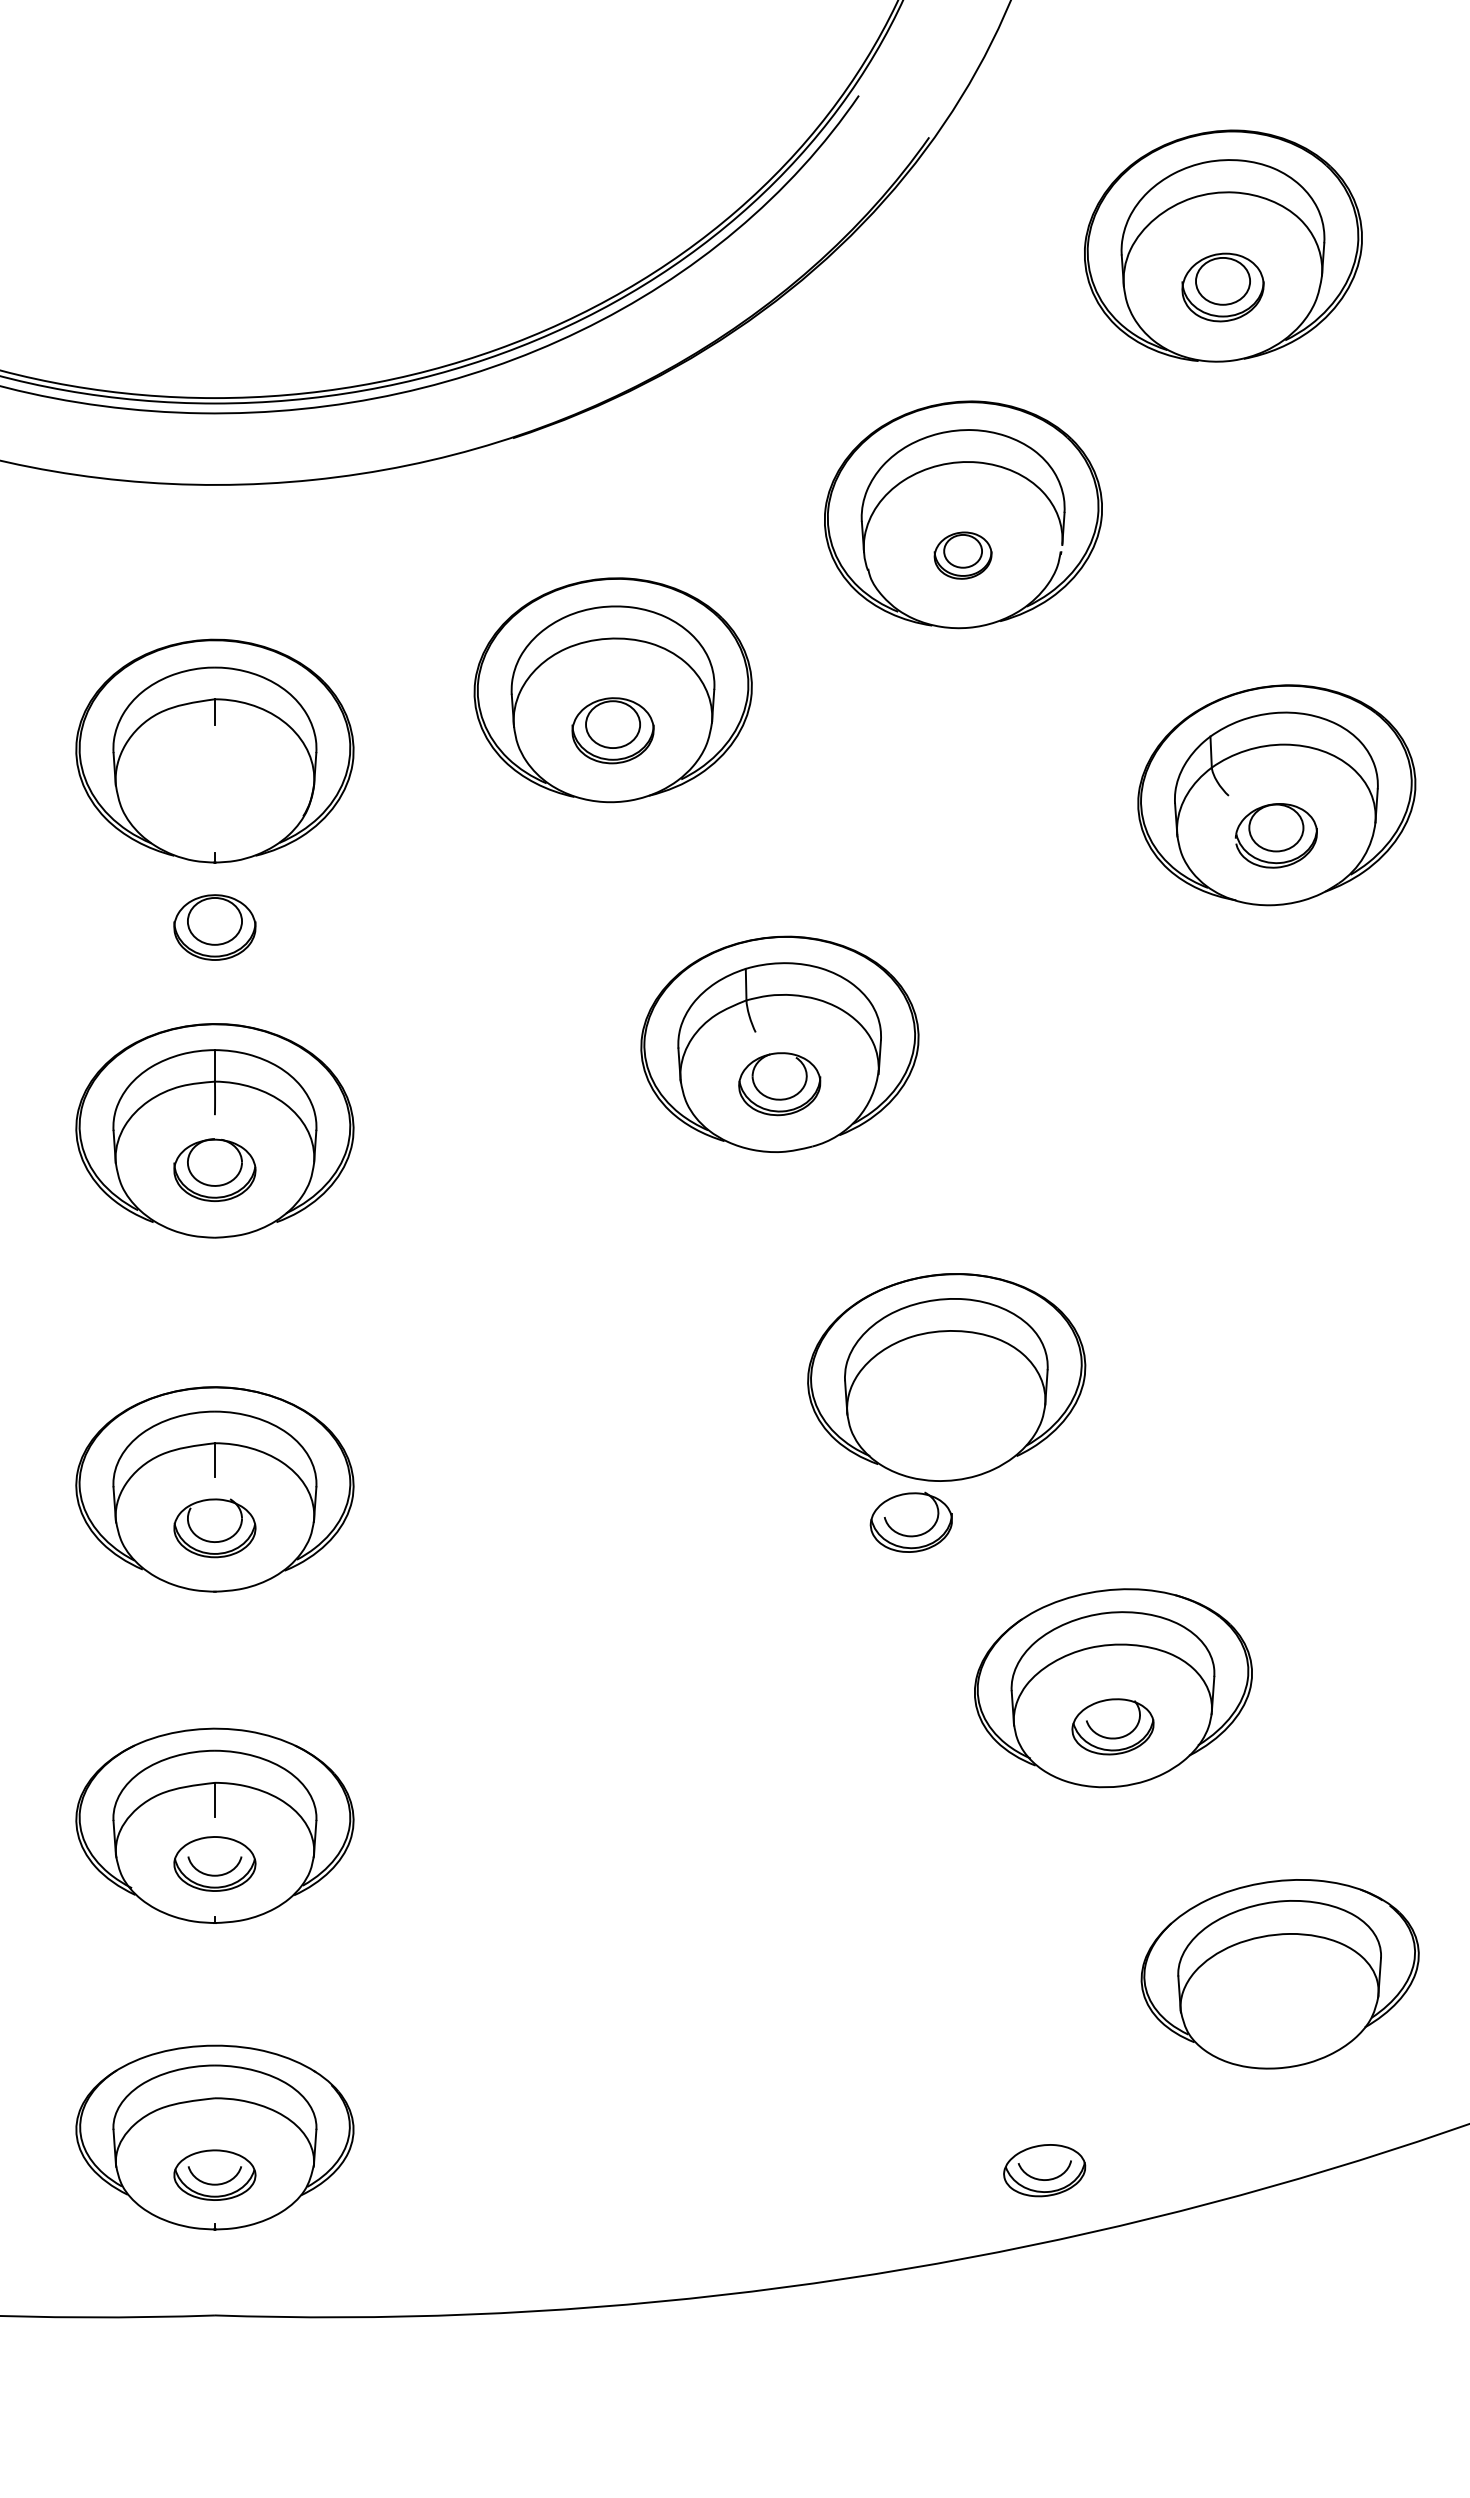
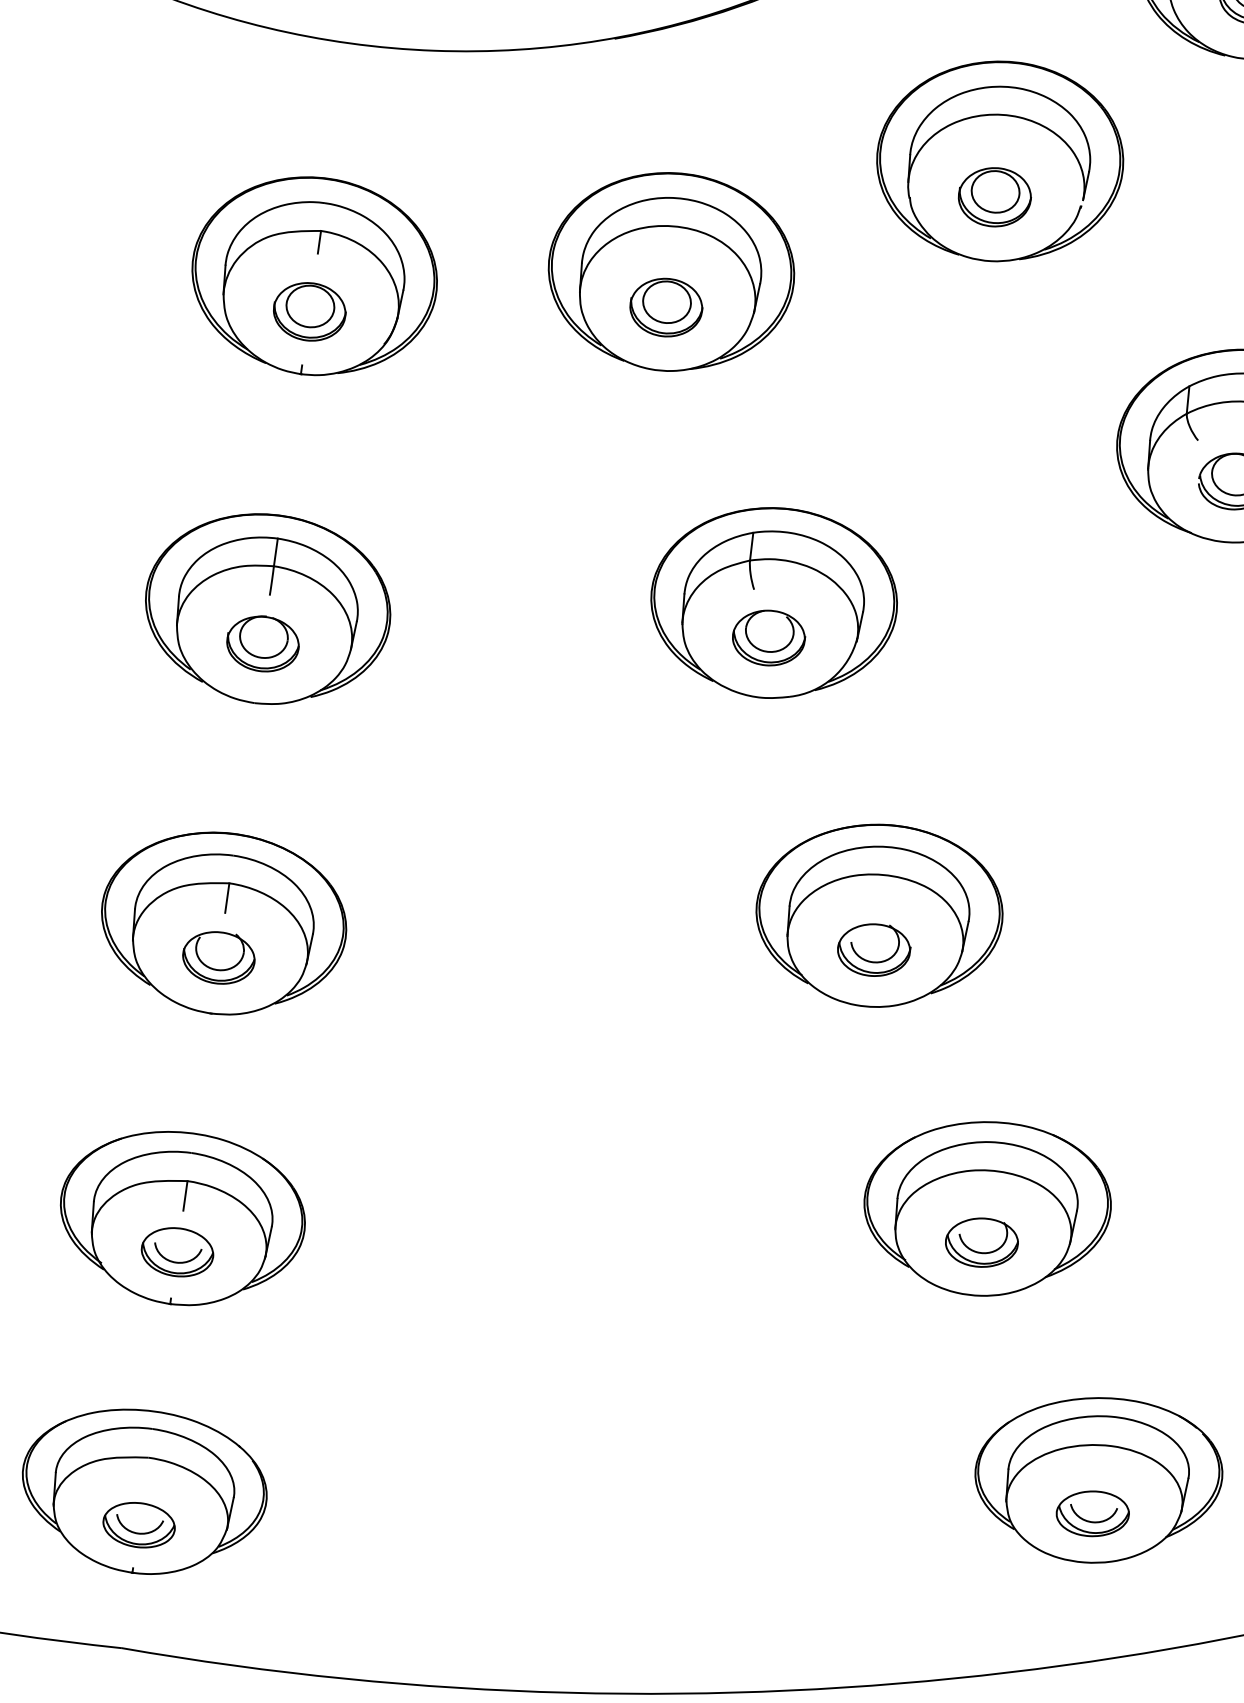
part: (962, 555) -> (994, 197), size x1.43
part: (214, 927) -> (309, 311), moved
part: (910, 1521) -> (873, 949), moved
part: (1044, 2170) -> (1092, 1513), moved

